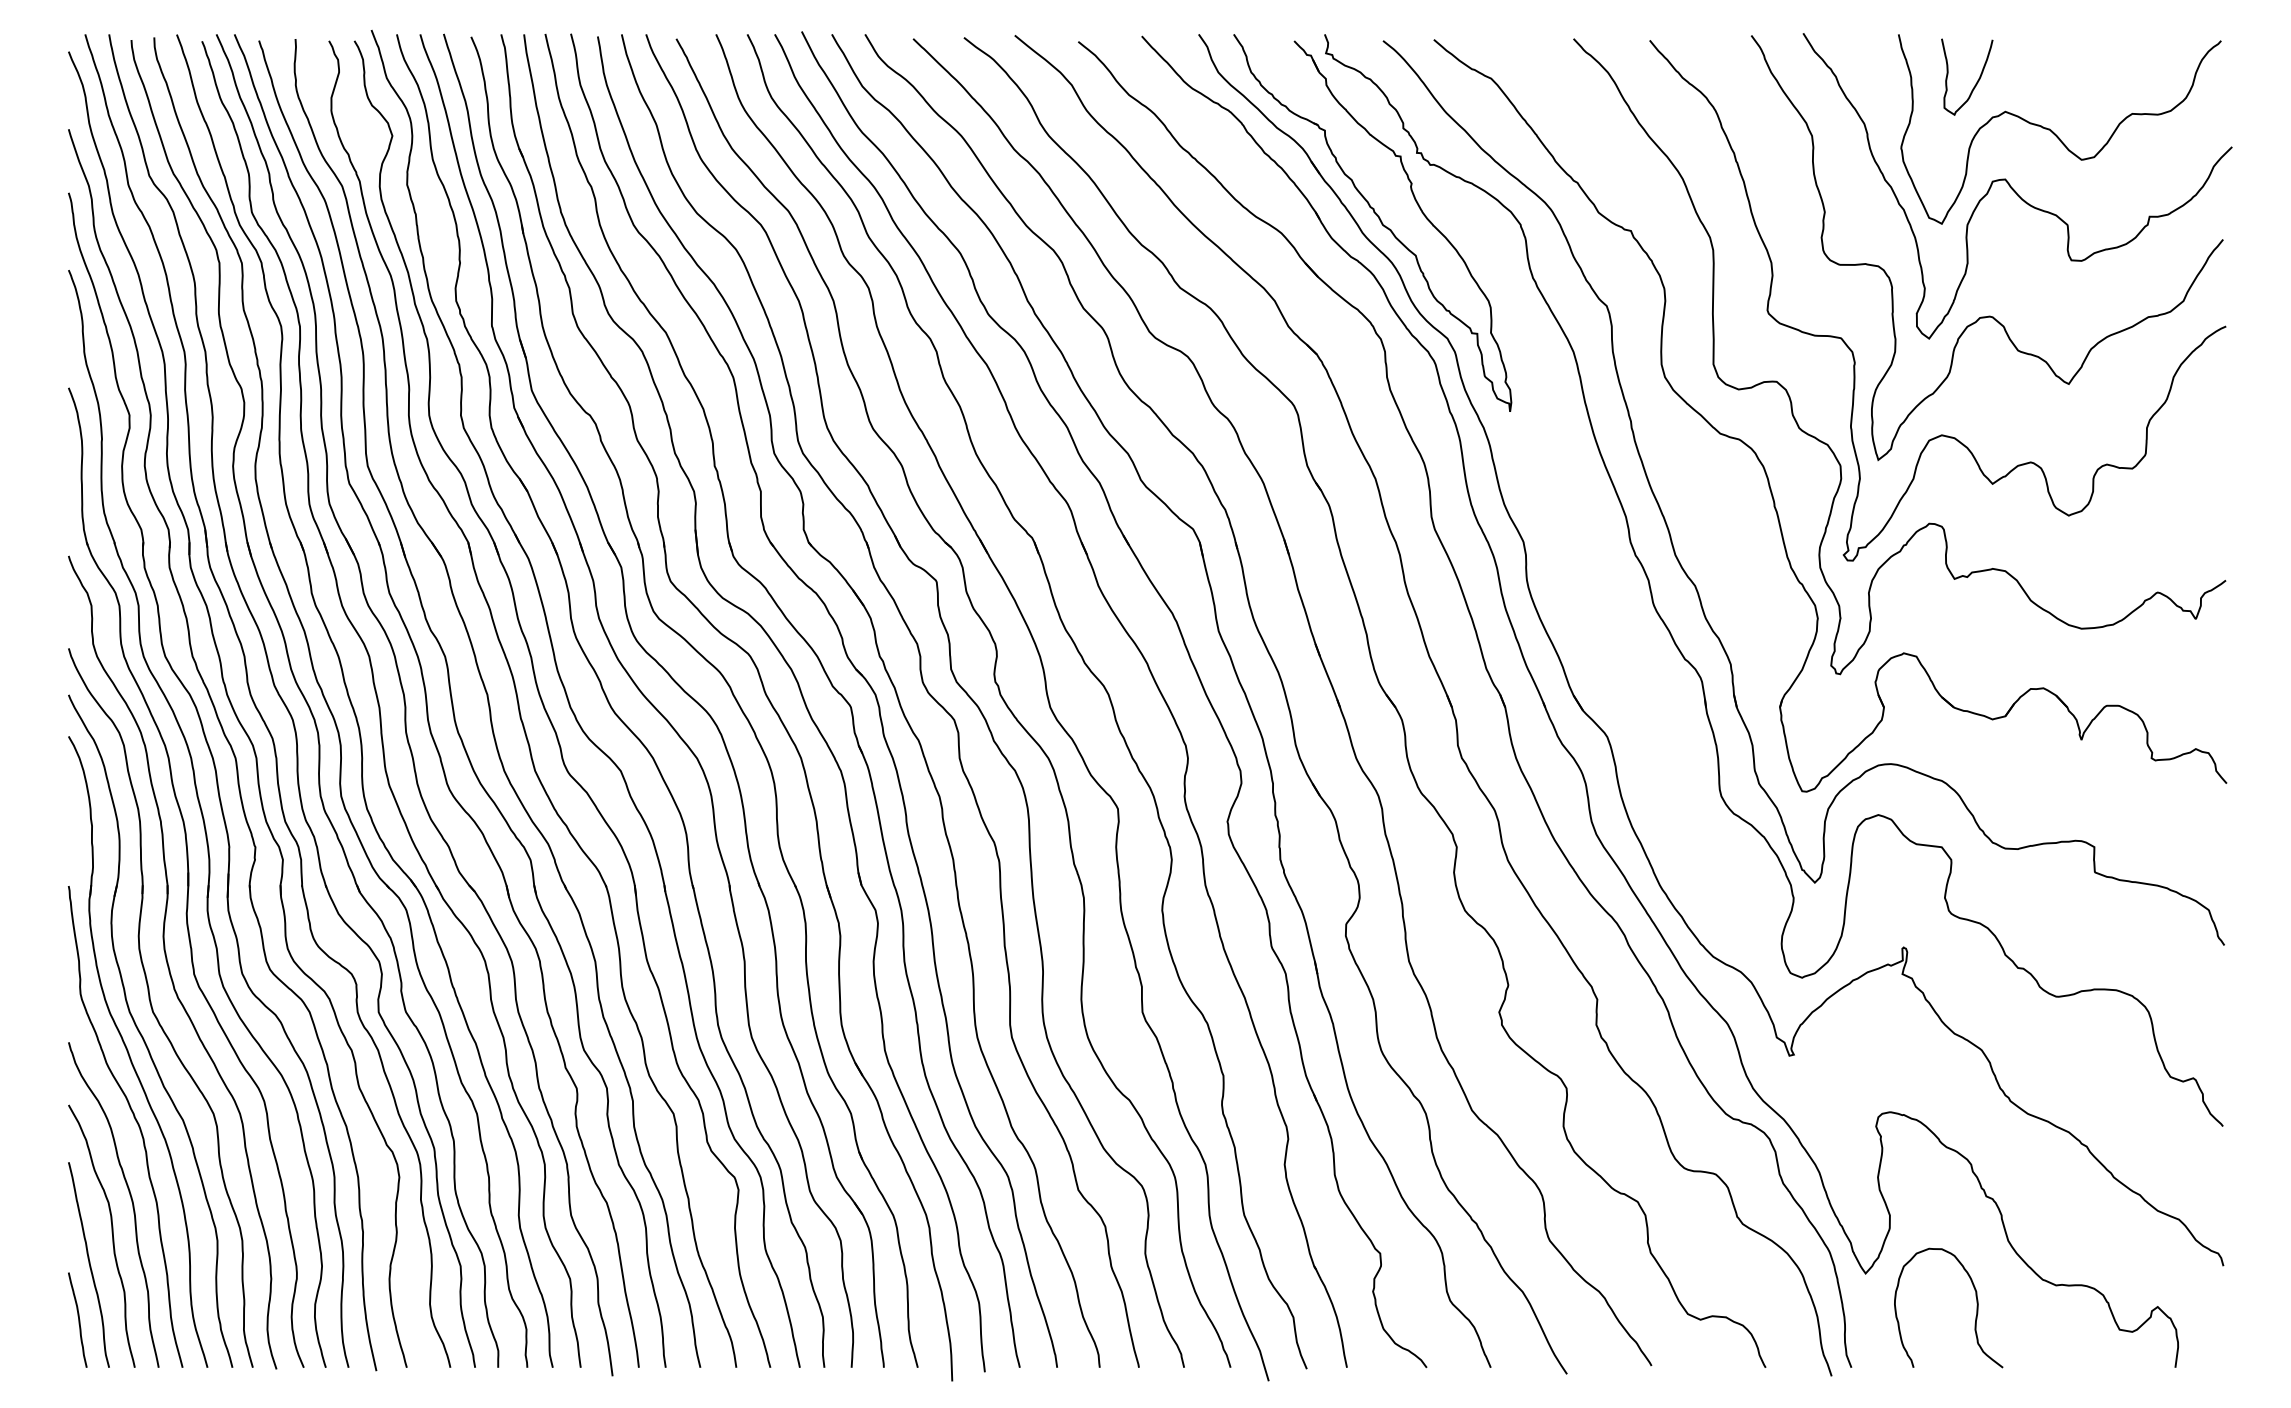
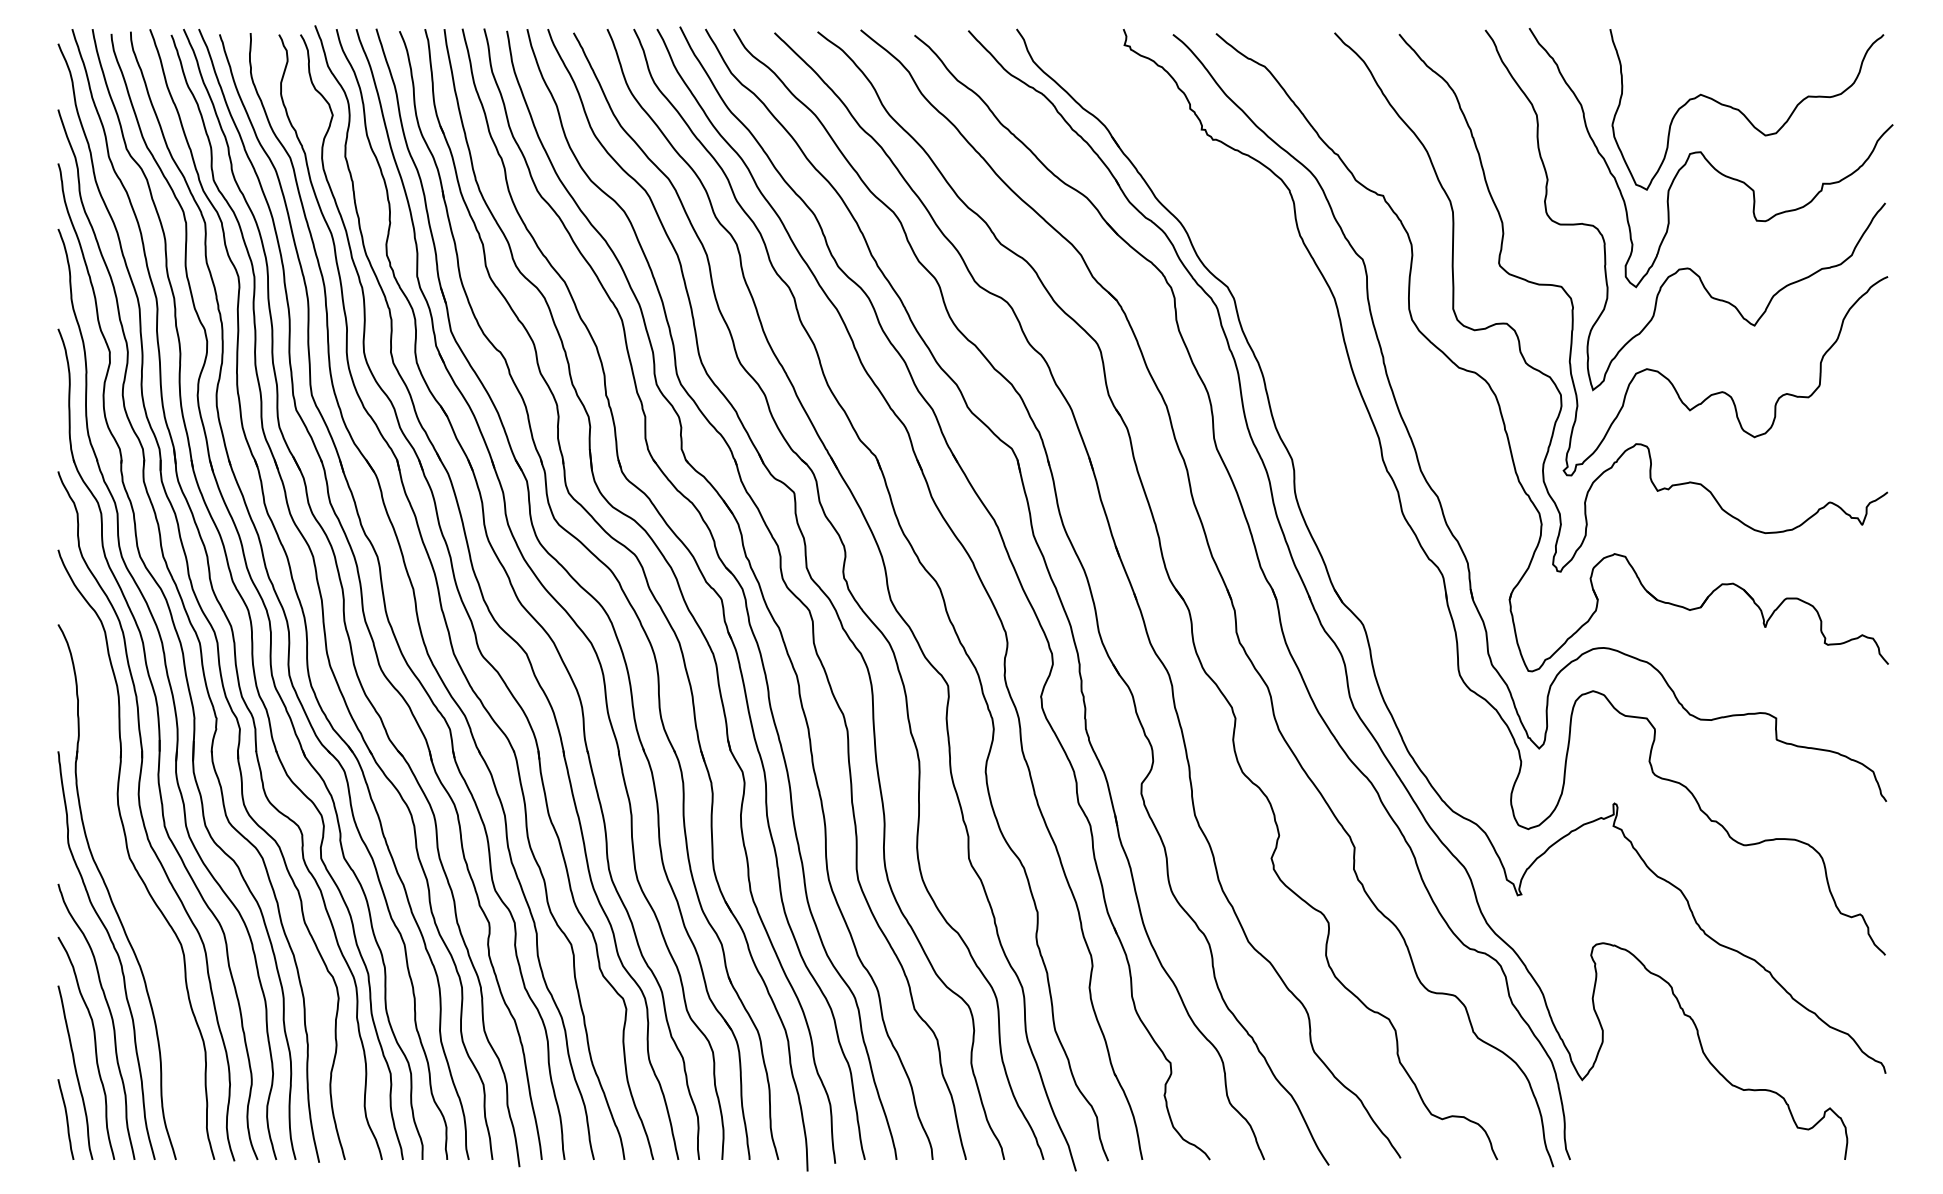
curve: (1975, 83) -> (1675, 70), removed
part: (1378, 218) -> (1169, 185), removed
part: (143, 1036) -> (121, 878), removed
curve: (1976, 1307) -> (1676, 1108), removed

